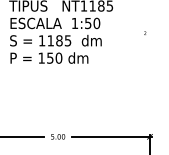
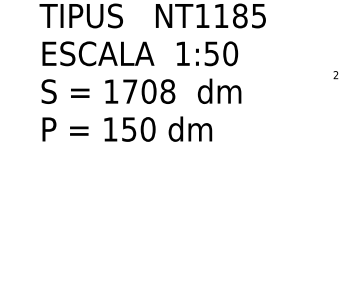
text: (59, 40) -> (149, 90), 1185 -> 1708

